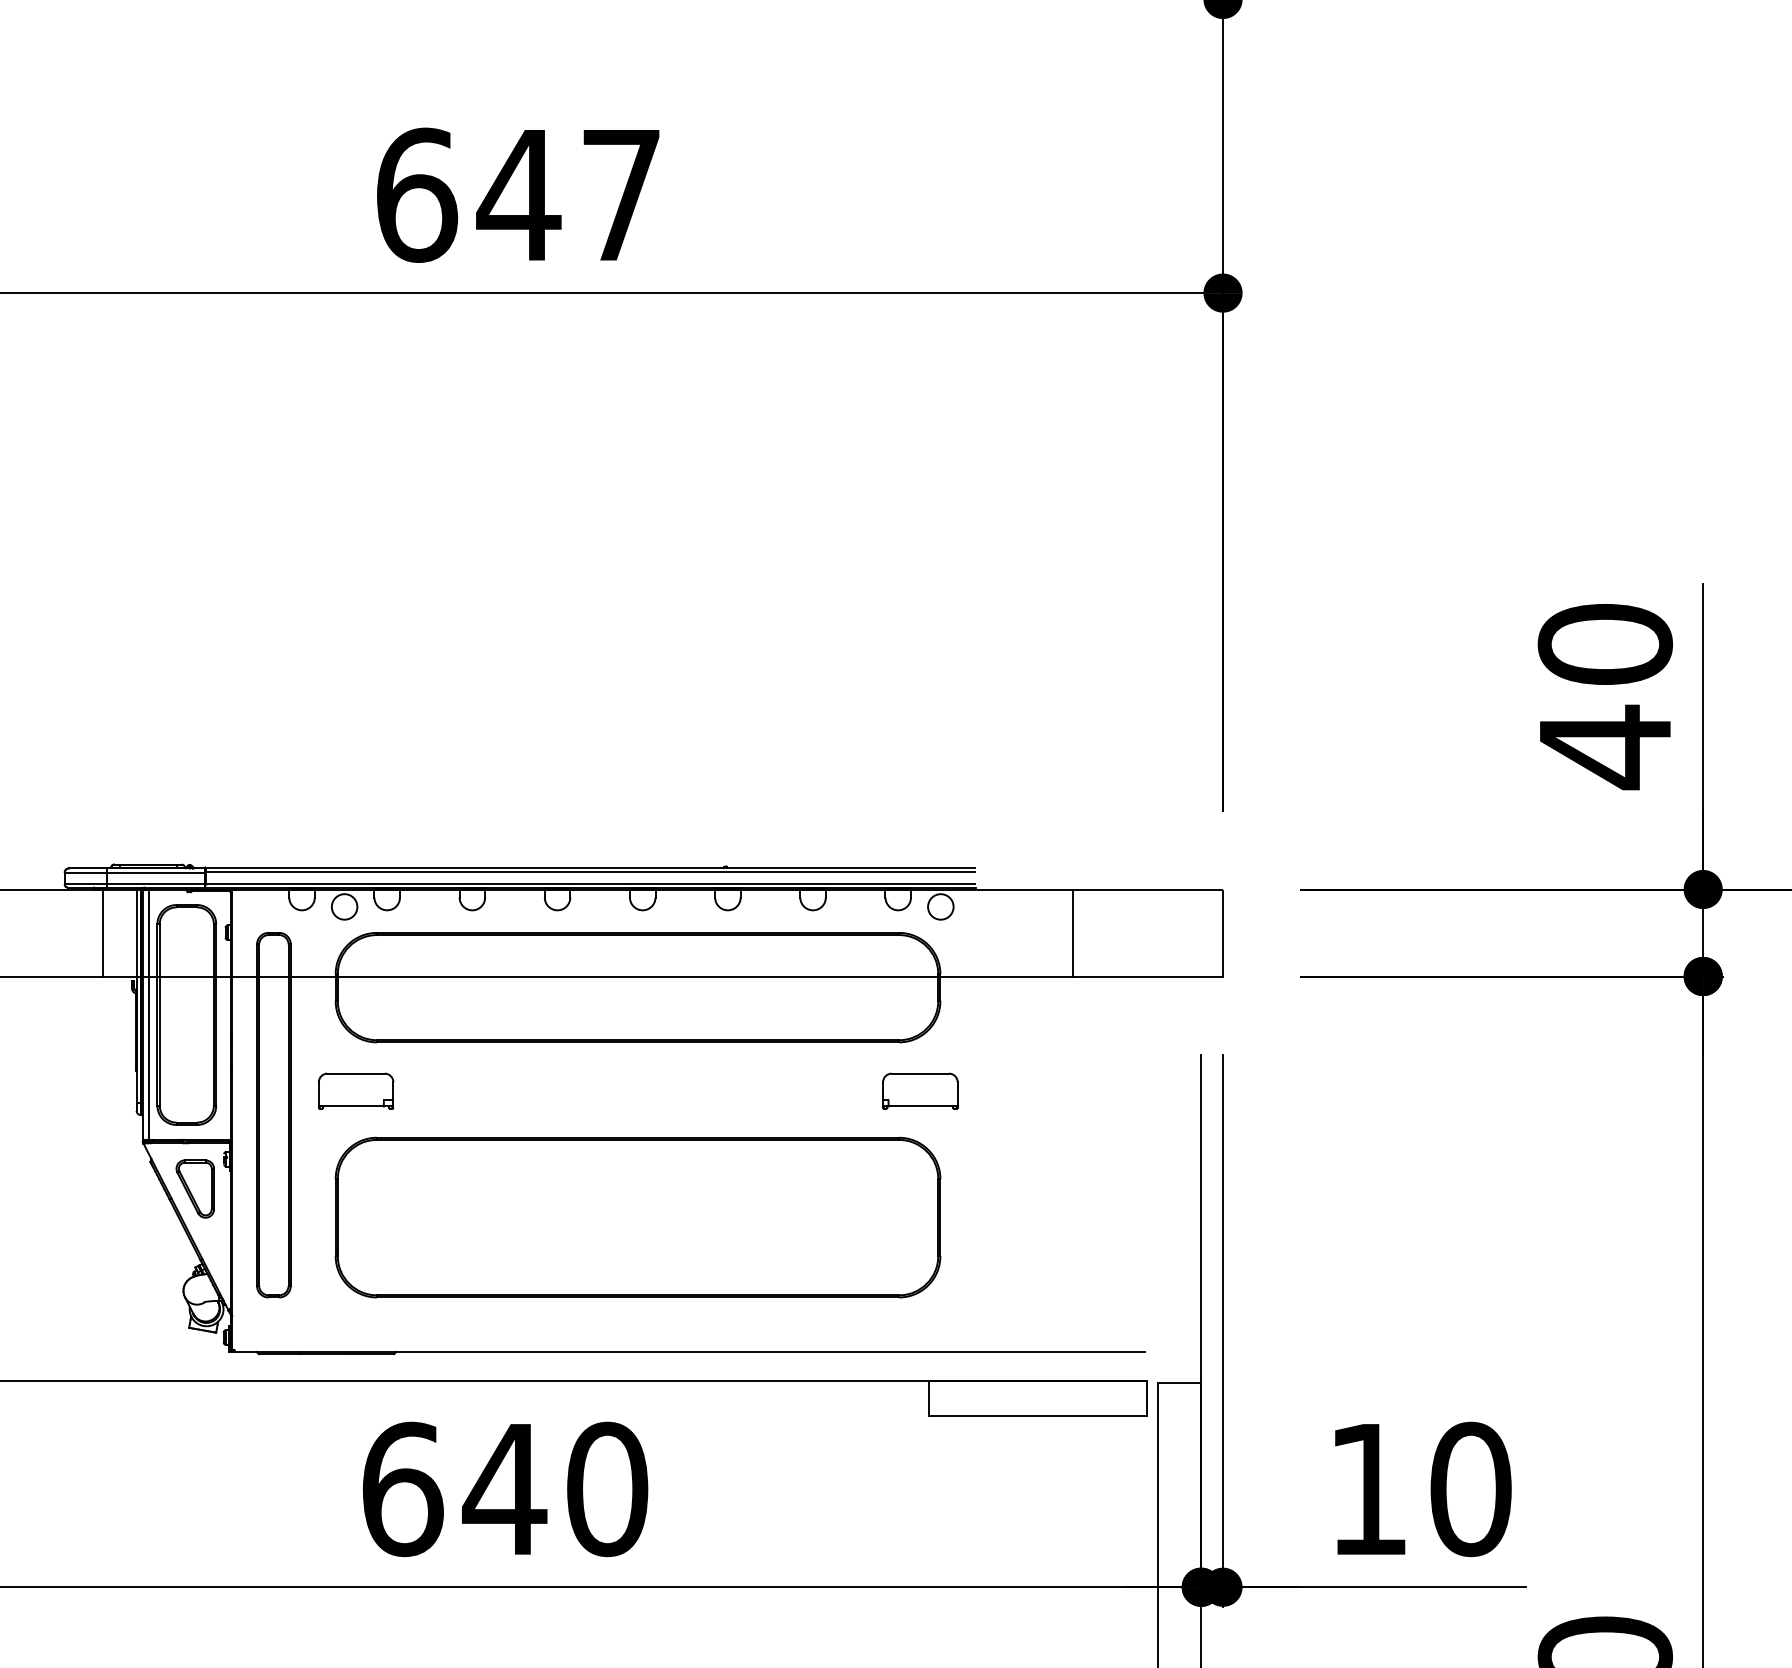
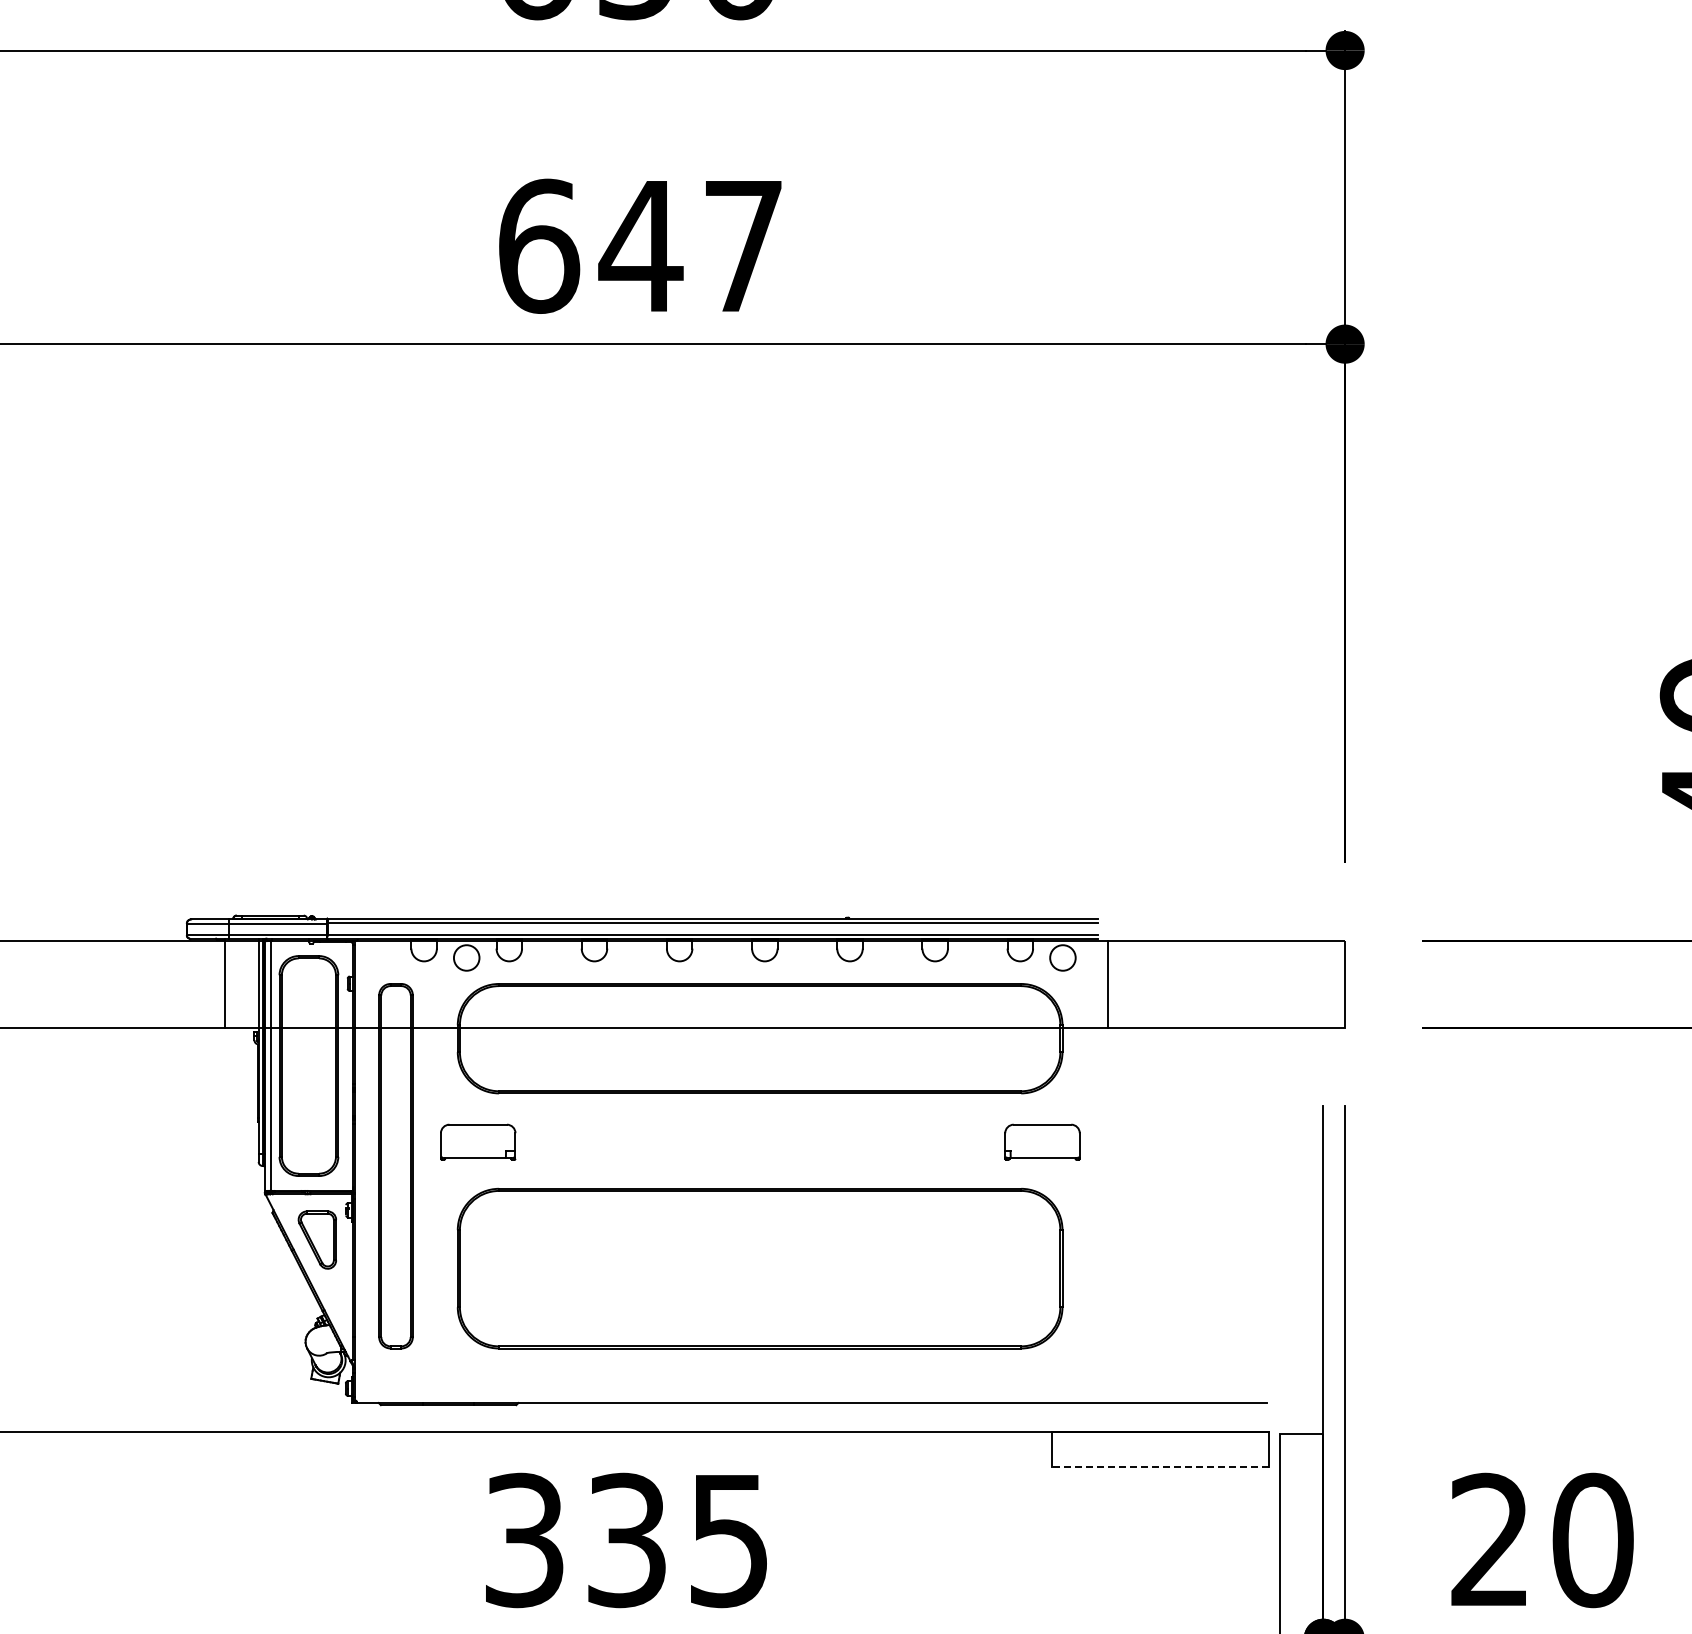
line: (1072, 932) -> (1107, 983), moved
line: (1038, 1415) -> (1160, 1466), solid -> dashed
text: (1367, 1487) -> (1489, 1538), 10 -> 20
text: (505, 1489) -> (627, 1540), 640 -> 335

